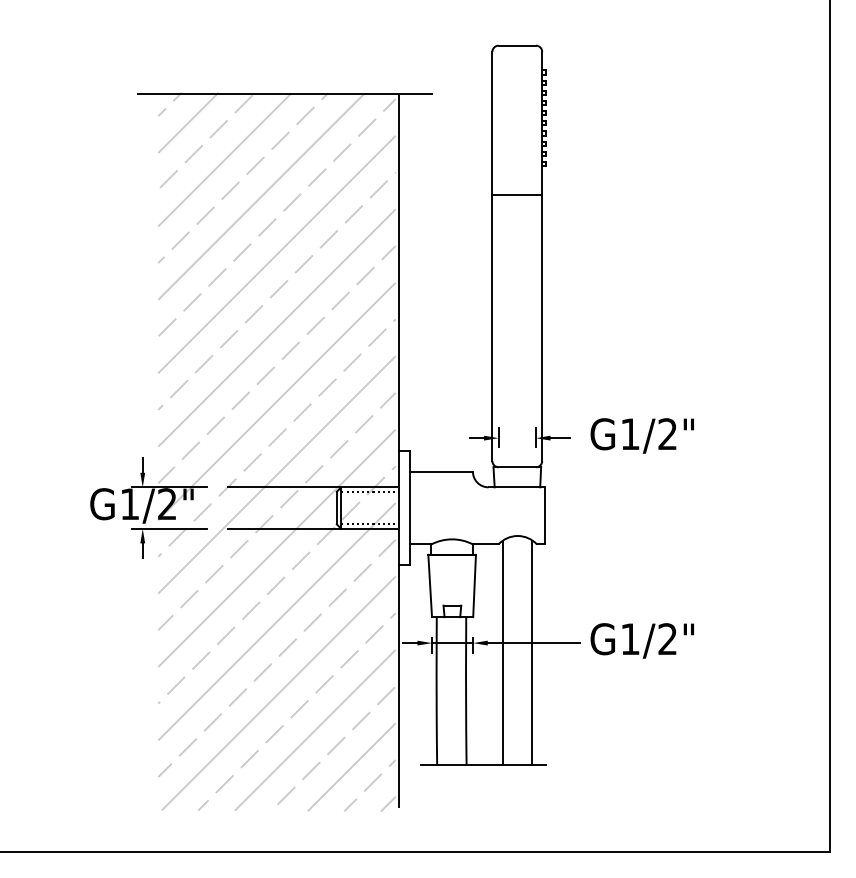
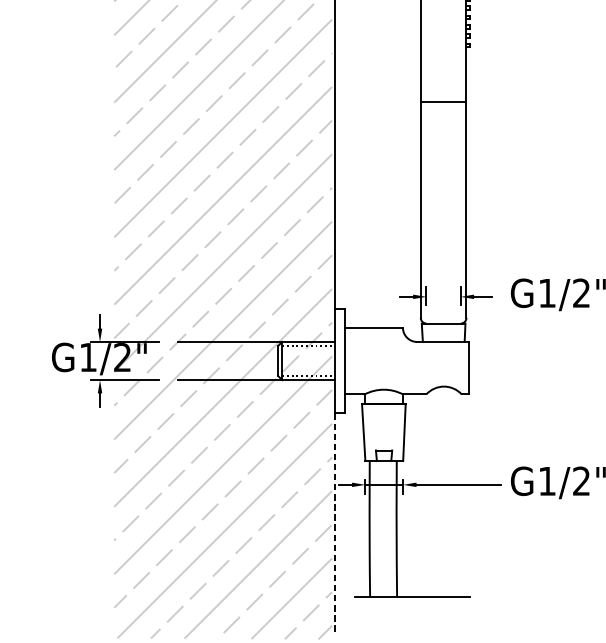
line: (517, 195) -> (443, 102), moved
line: (503, 652) -> (430, 493), removed
line: (532, 652) -> (457, 493), removed
line: (399, 685) -> (335, 523), solid -> dashed

